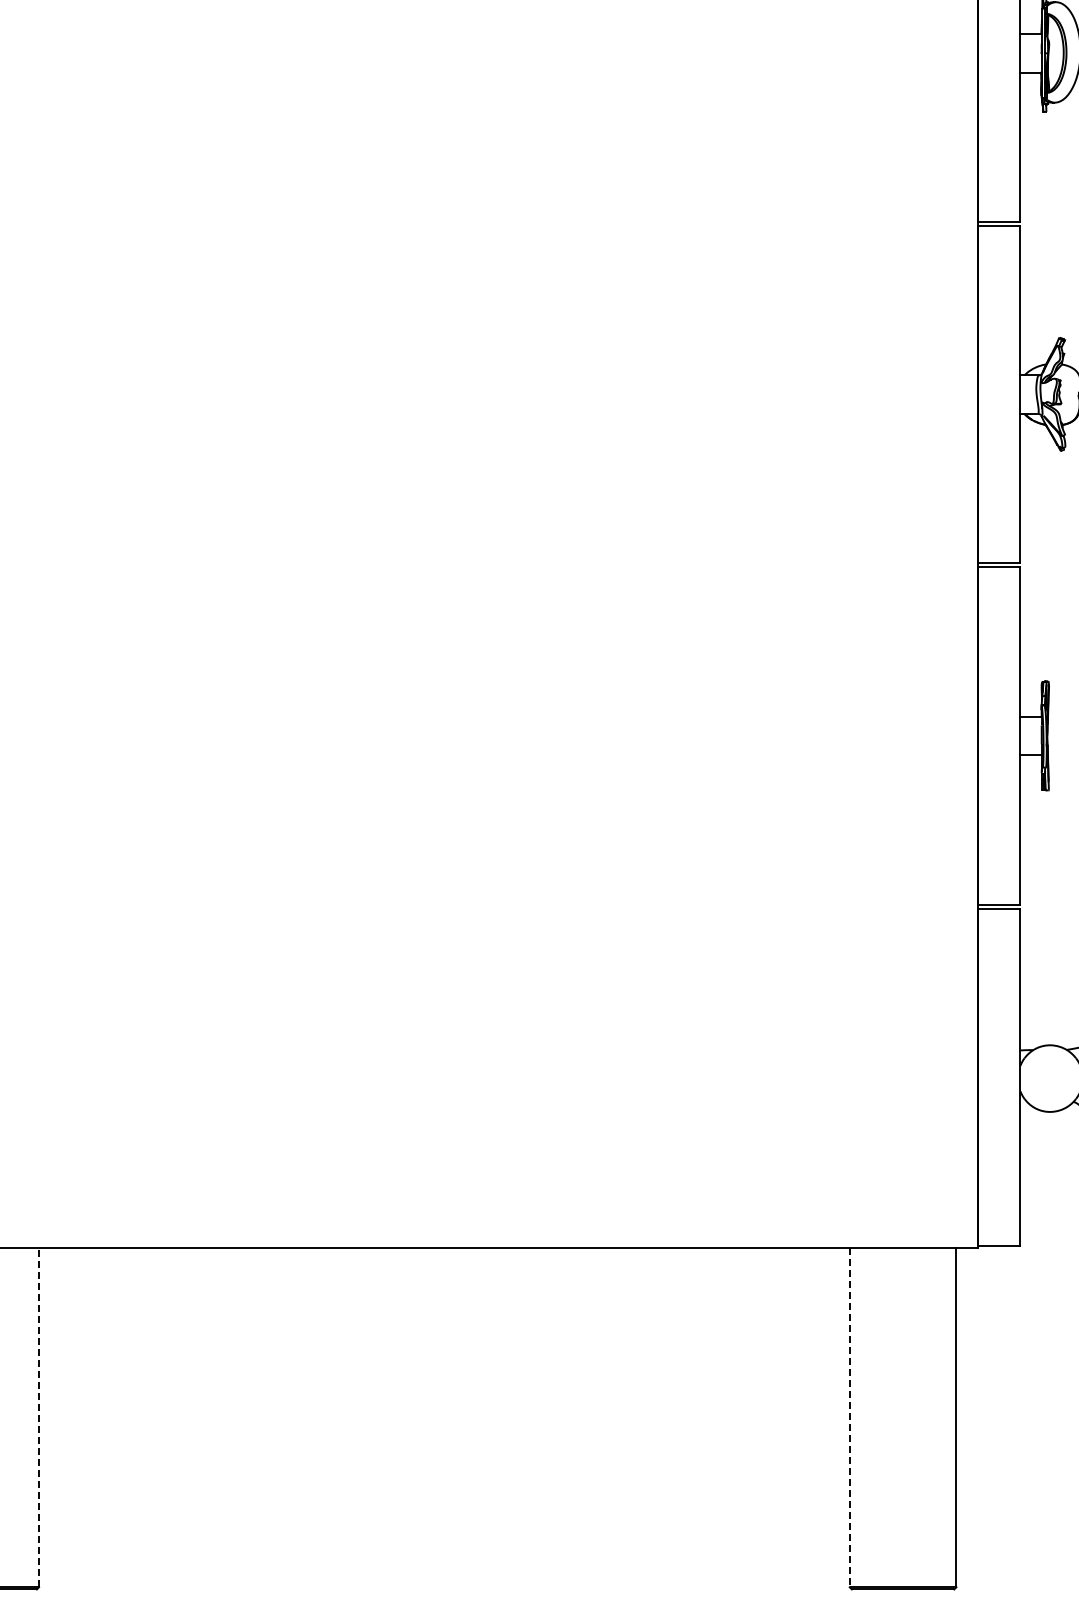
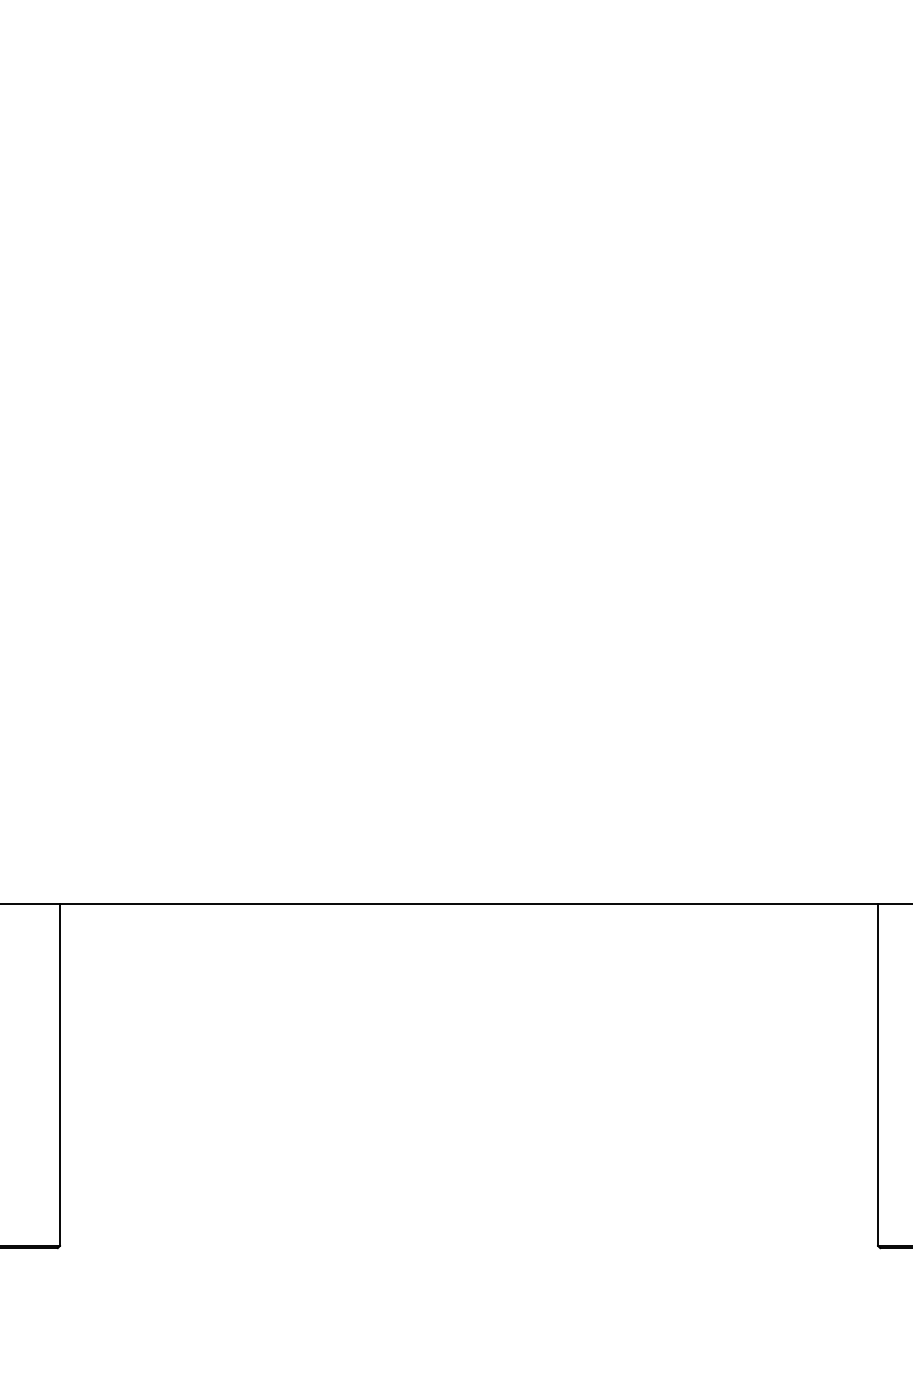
line: (39, 1417) -> (60, 1074), dashed -> solid
line: (849, 1417) -> (877, 1074), dashed -> solid

